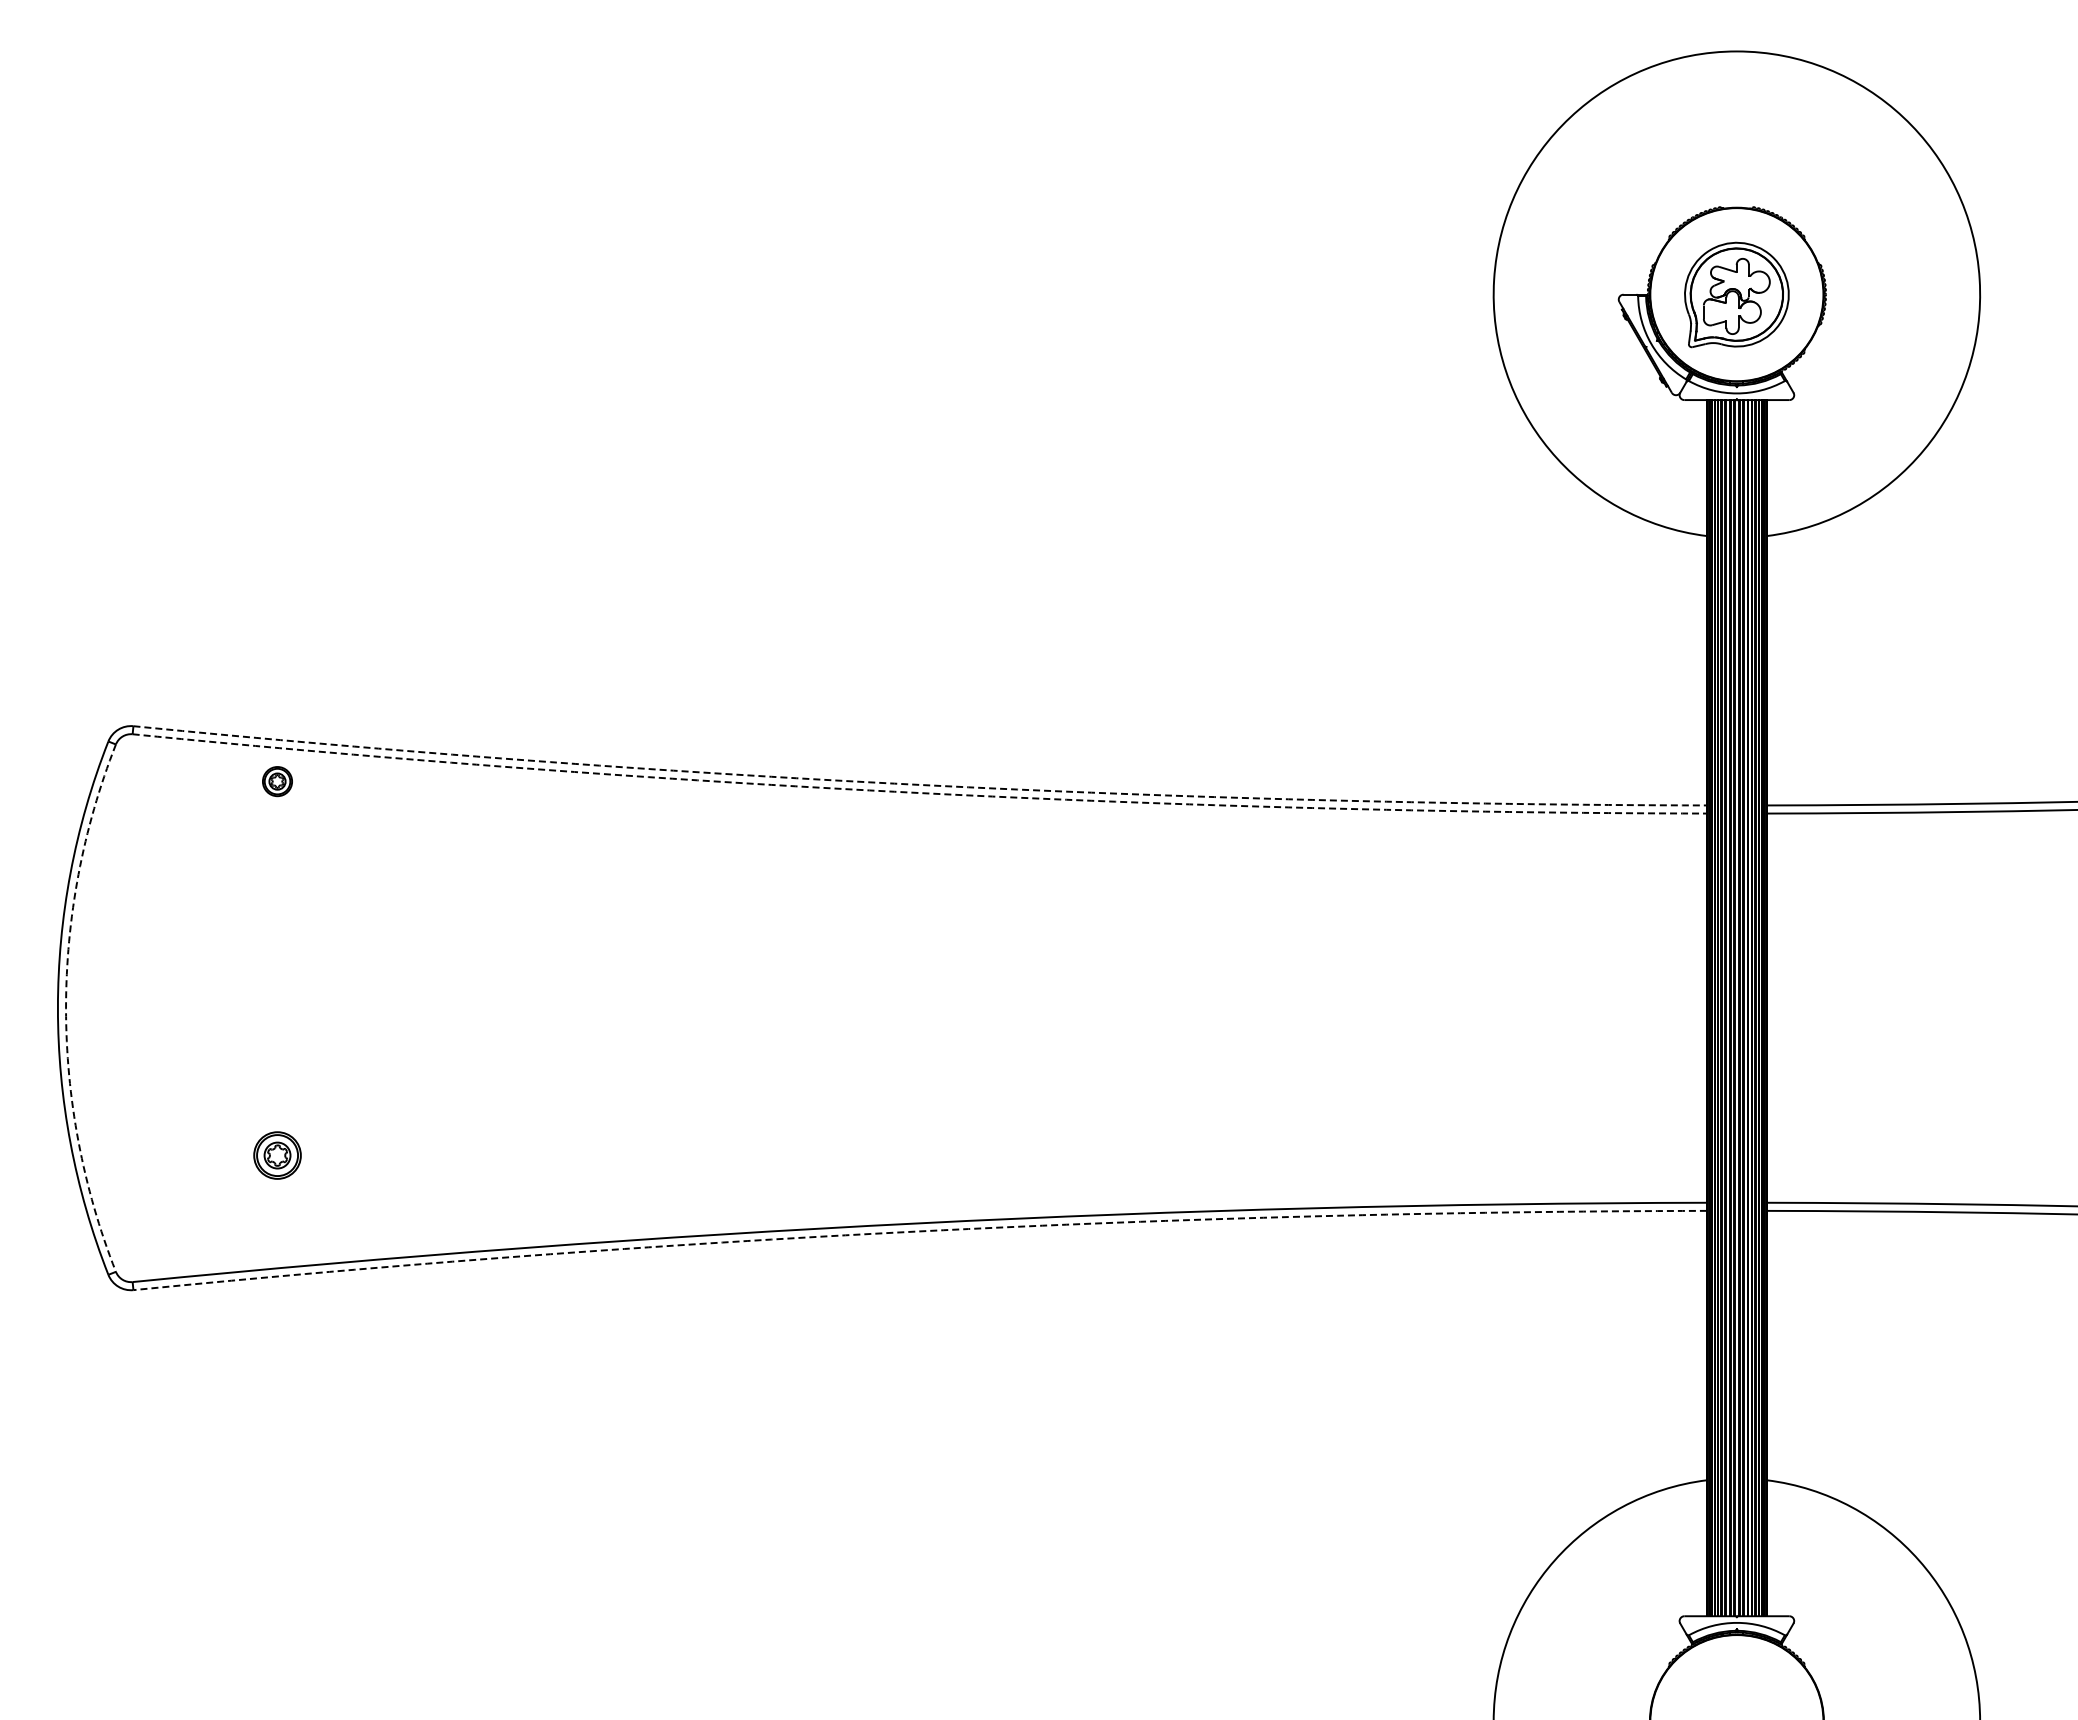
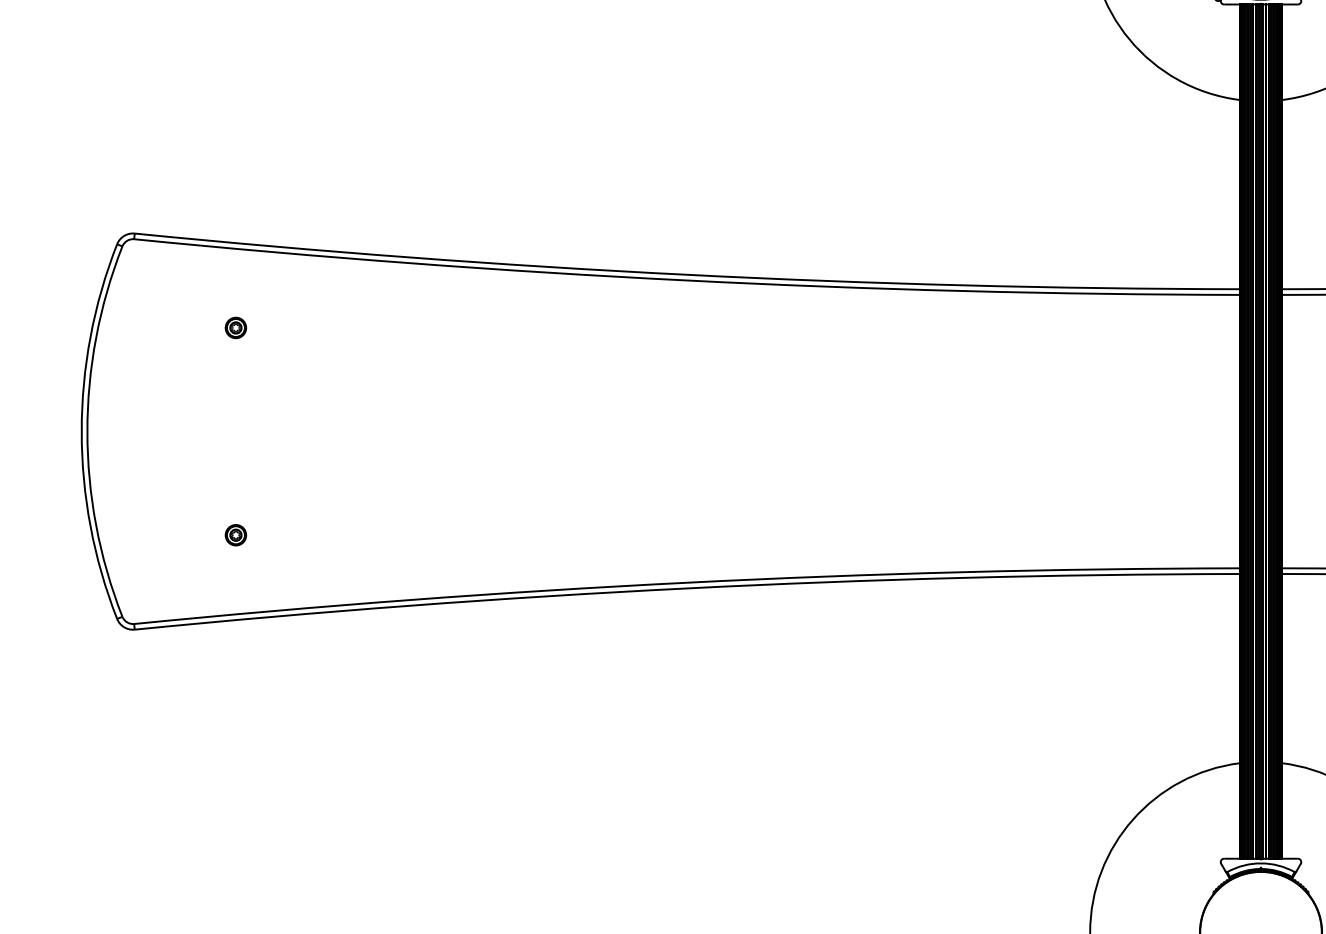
part: (277, 781) -> (235, 327), moved
arc: (919, 784) -> (686, 274), dashed -> solid
arc: (918, 792) -> (686, 280), dashed -> solid
arc: (66, 1008) -> (87, 431), dashed -> solid
part: (277, 1155) -> (235, 535), size x0.62
arc: (919, 1231) -> (686, 588), dashed -> solid

